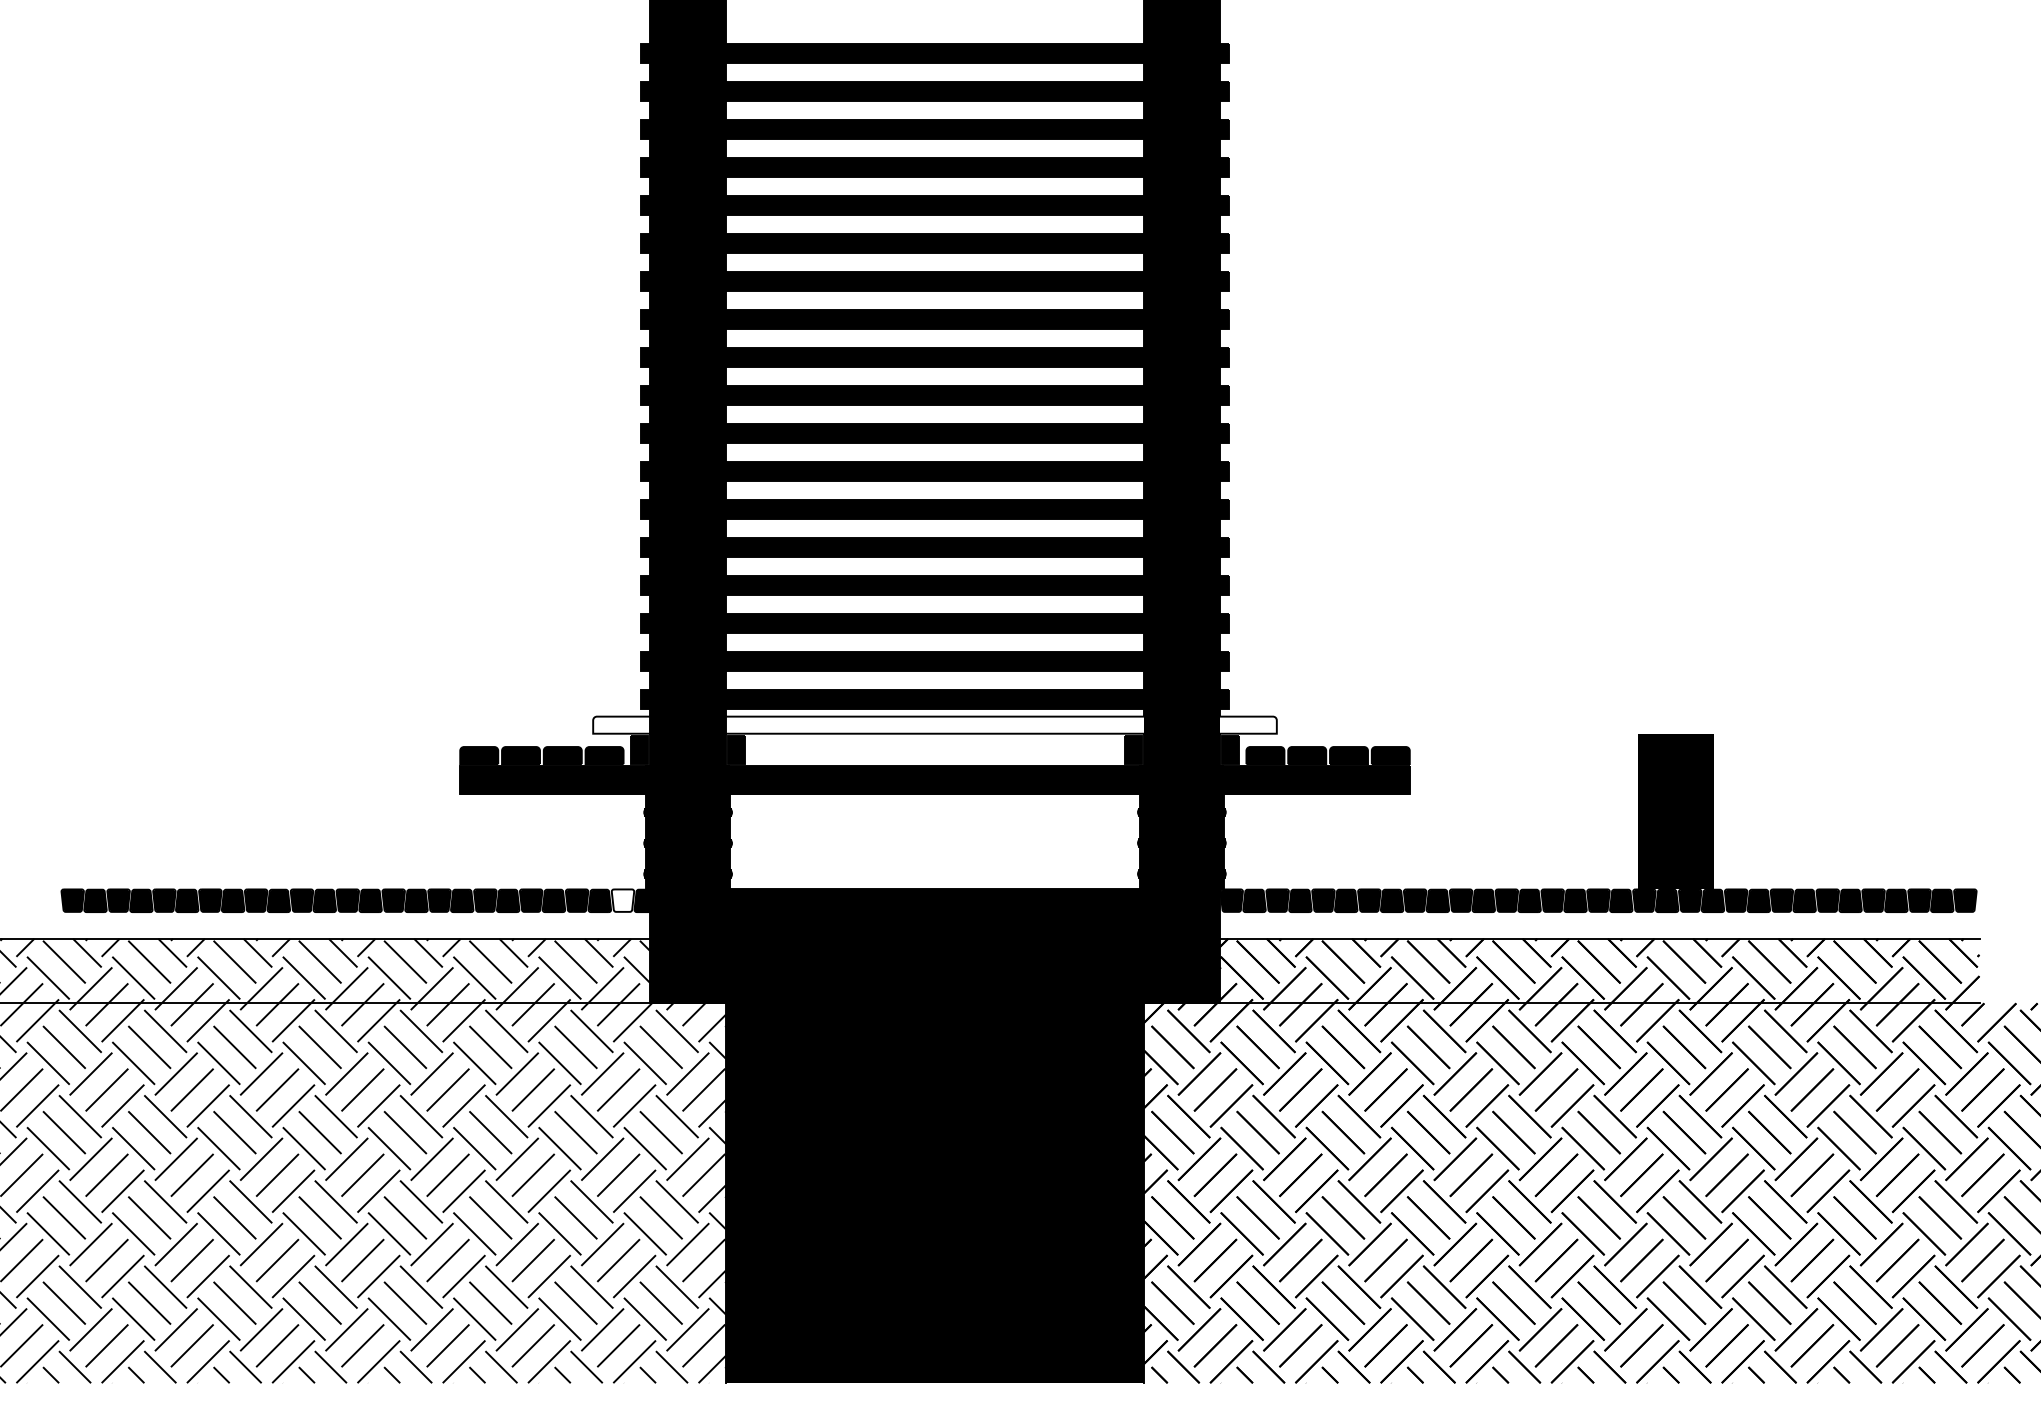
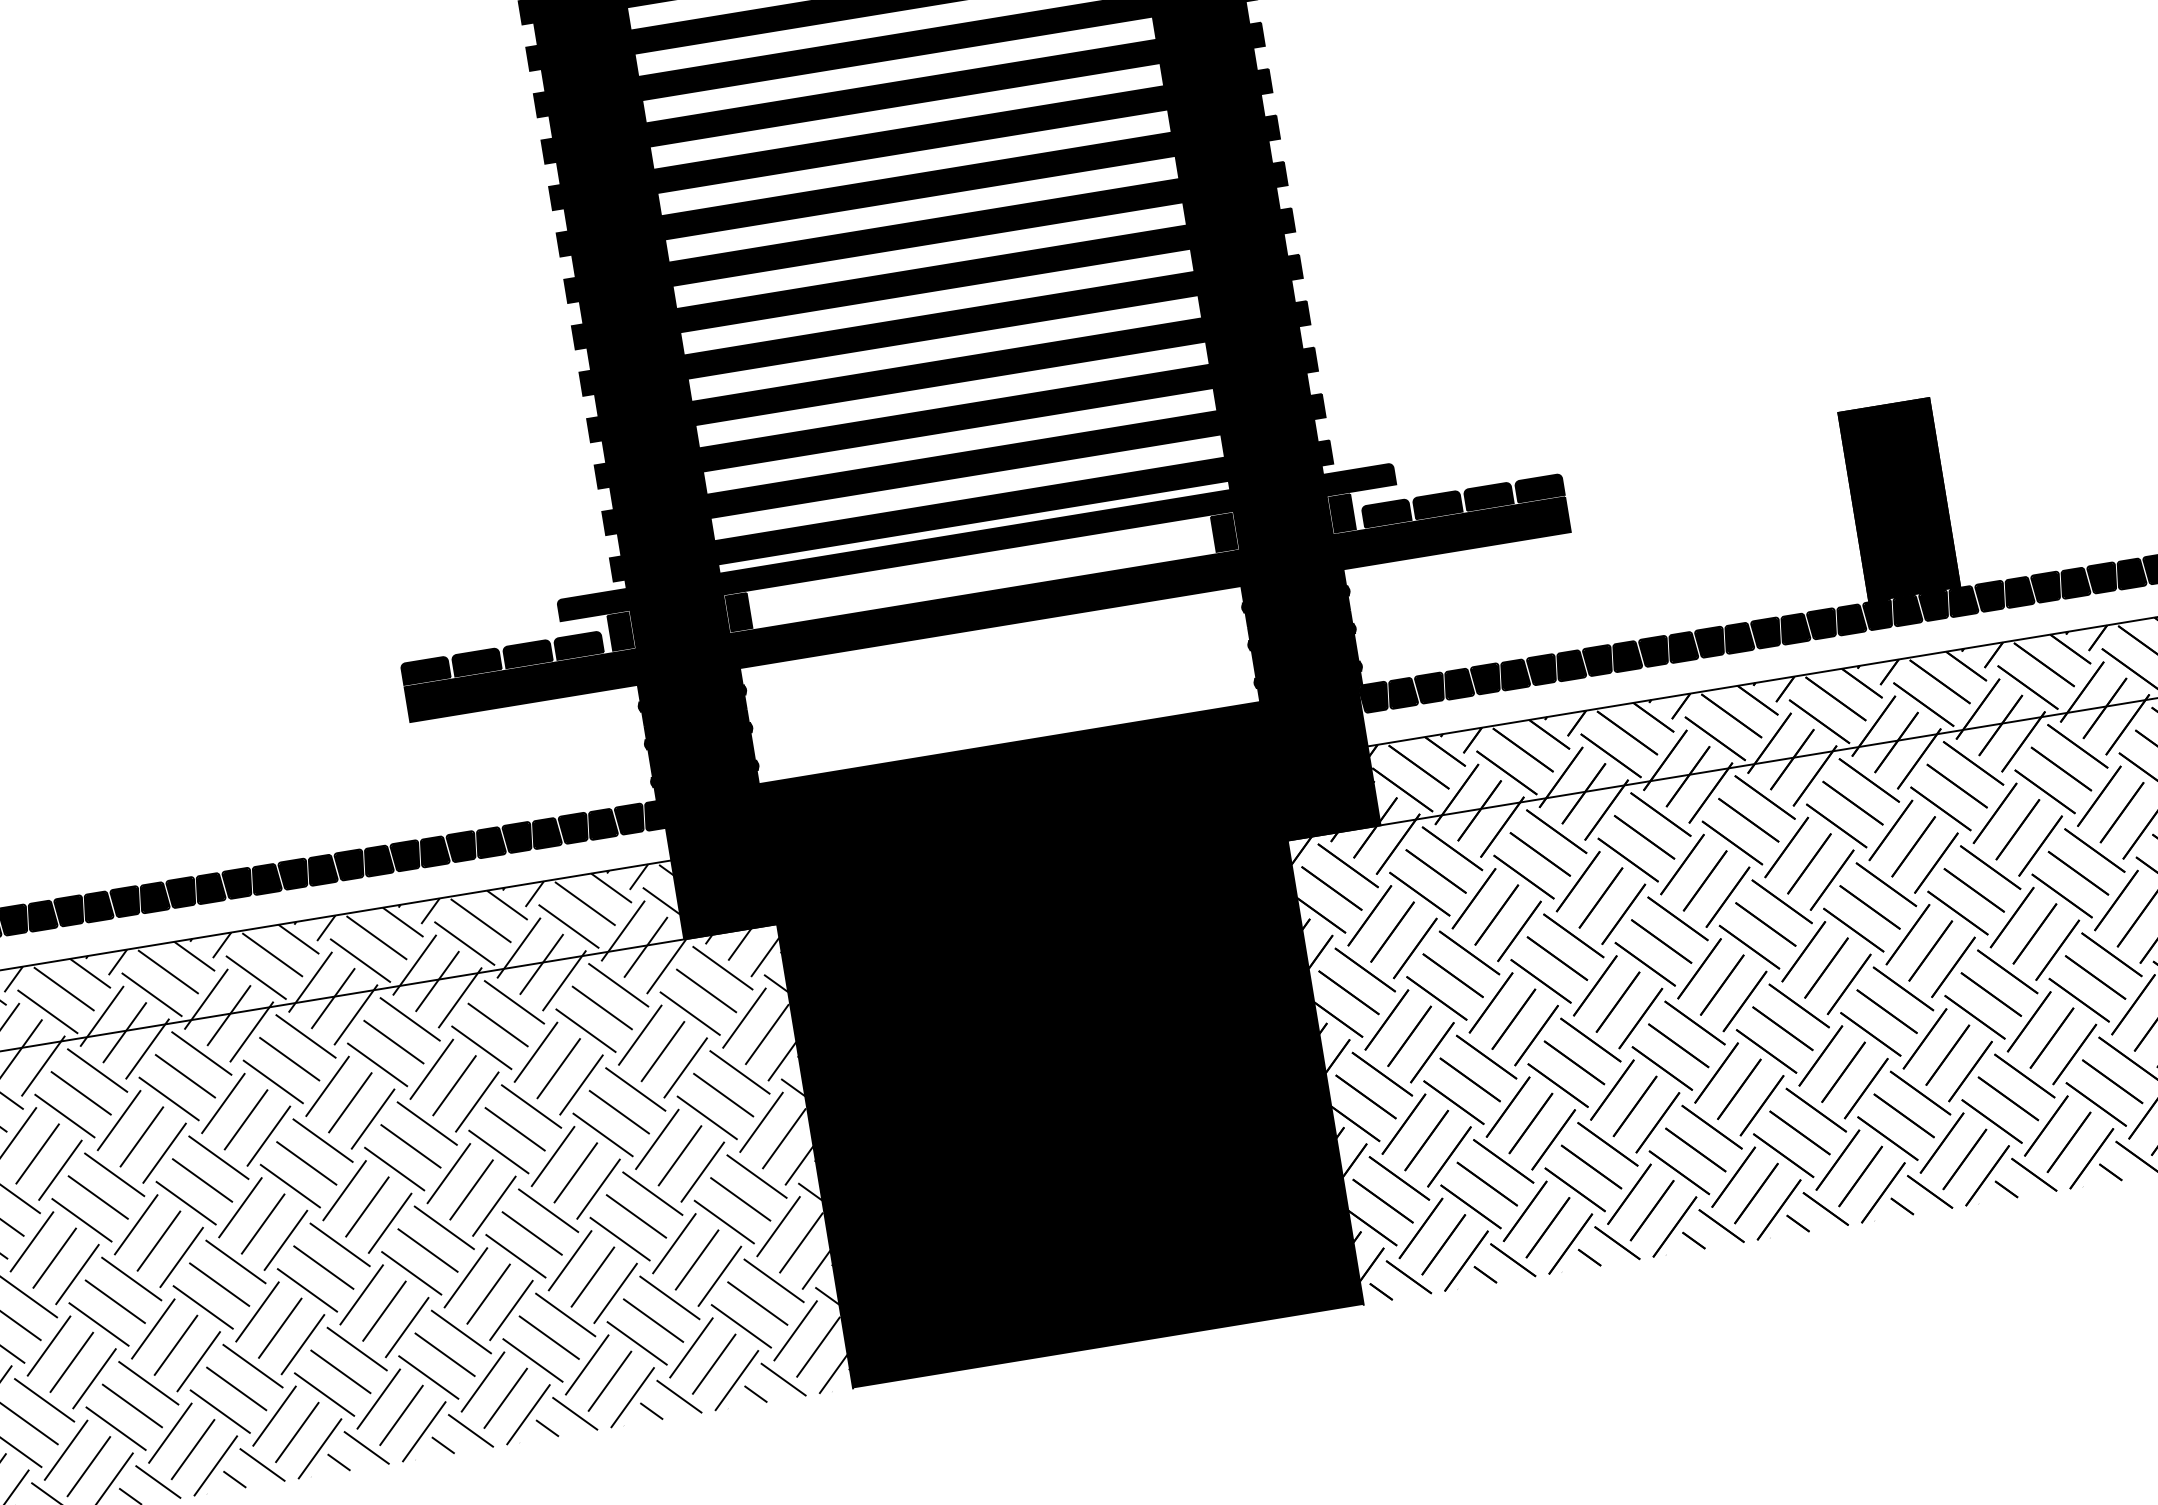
fill: (934, 724) -> (975, 541), added
fill: (622, 900) -> (629, 819), added

